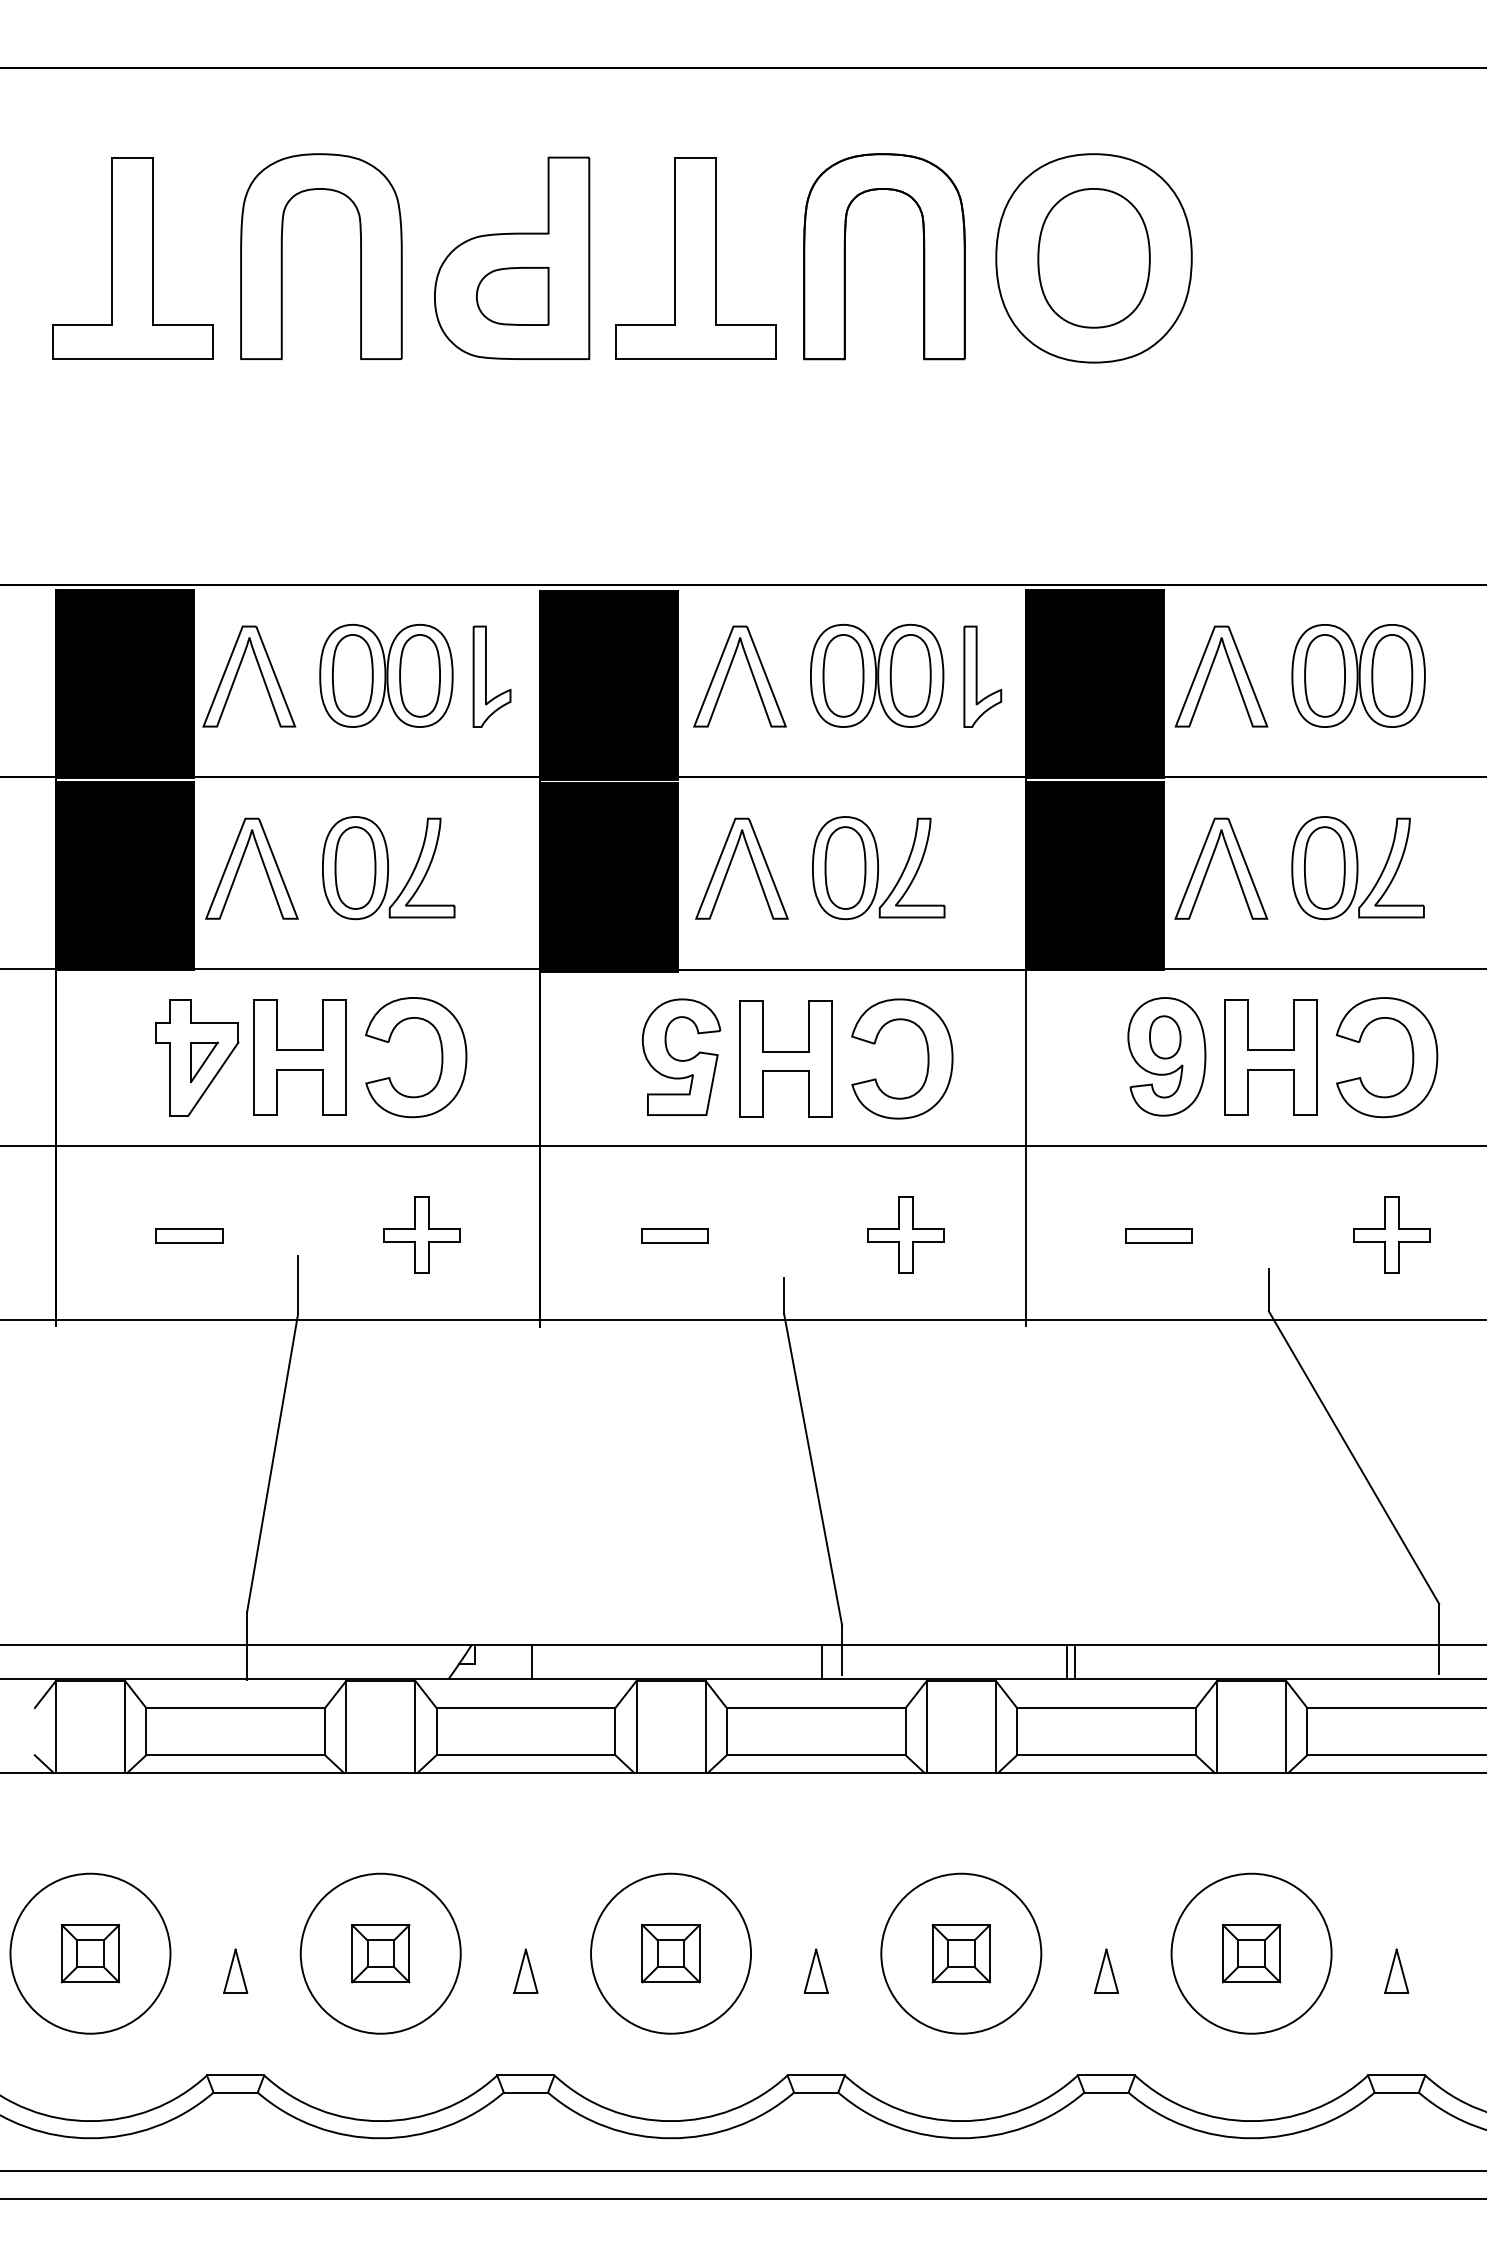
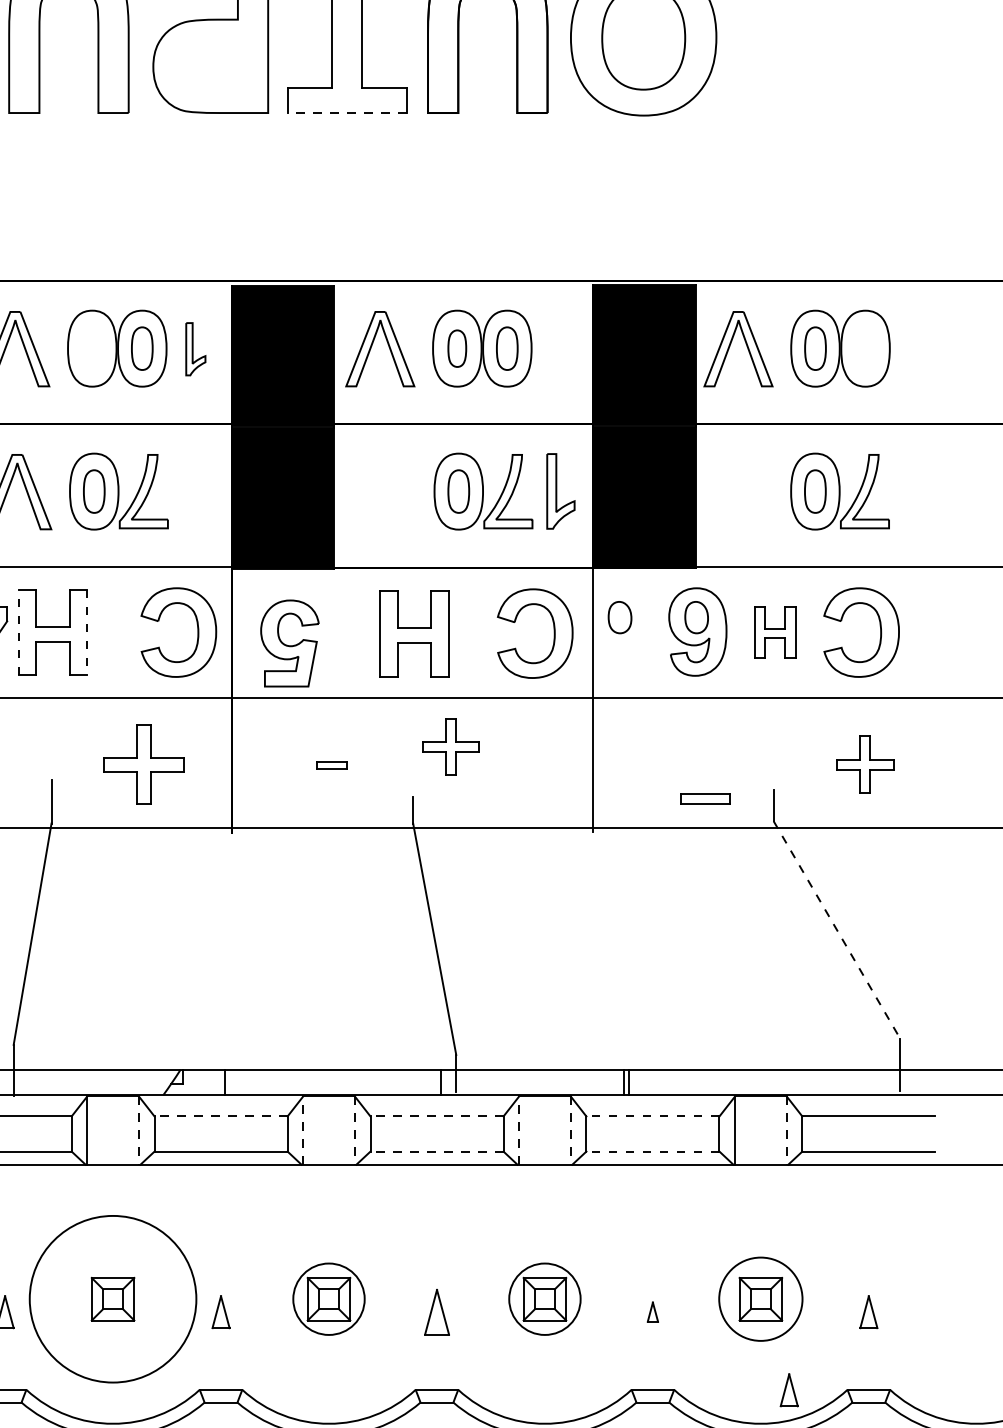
part: (512, 296) -> (211, 66), removed
line: (695, 359) -> (347, 113), solid -> dashed
part: (352, 675) -> (92, 348), removed
part: (419, 675) -> (141, 348), size x0.7
part: (843, 675) -> (457, 348), size x0.6
part: (910, 675) -> (507, 348), size x0.7
part: (1324, 675) -> (815, 348), size x0.7
part: (1392, 675) -> (865, 348), removed
part: (491, 676) -> (195, 349), size x0.7
part: (982, 676) -> (560, 491), moved
part: (731, 863) -> (373, 488), removed
part: (1232, 865) -> (746, 489), removed
part: (355, 867) -> (94, 491), size x0.7
part: (845, 867) -> (458, 491), size x0.7
part: (1324, 867) -> (815, 491), size x0.7
part: (1062, 1037) -> (620, 617), added
part: (681, 1056) -> (289, 642), moved
line: (253, 1057) -> (18, 632), solid -> dashed
line: (345, 1057) -> (86, 632), solid -> dashed
part: (441, 1057) -> (197, 632), moved
part: (1270, 1057) -> (774, 632), size x0.6
part: (927, 1058) -> (554, 633), moved
part: (421, 1234) -> (143, 764), size x1.4
part: (905, 1234) -> (450, 746), moved
part: (674, 1235) -> (331, 764), size x0.6
part: (1158, 1235) -> (705, 798), moved
line: (1354, 1457) -> (837, 930), solid -> dashed
line: (525, 1708) -> (220, 1116), solid -> dashed
line: (815, 1708) -> (436, 1116), solid -> dashed
line: (1106, 1708) -> (652, 1116), solid -> dashed
line: (415, 1726) -> (138, 1130), solid -> dashed
line: (636, 1726) -> (303, 1130), solid -> dashed
line: (705, 1726) -> (354, 1130), solid -> dashed
line: (926, 1726) -> (519, 1130), solid -> dashed
line: (995, 1726) -> (570, 1130), solid -> dashed
line: (1286, 1726) -> (786, 1130), solid -> dashed
line: (815, 1755) -> (436, 1151), solid -> dashed
line: (1106, 1755) -> (652, 1151), solid -> dashed
circle: (380, 1953) -> (112, 1299), size x1.4
circle: (671, 1953) -> (329, 1299), size x0.6
circle: (961, 1953) -> (545, 1299), size x0.6
circle: (1251, 1953) -> (760, 1299), size x0.7
part: (815, 1970) -> (436, 1311), size x1.4
part: (1106, 1970) -> (652, 1311), size x0.6
part: (1289, 2075) -> (789, 1389), added

